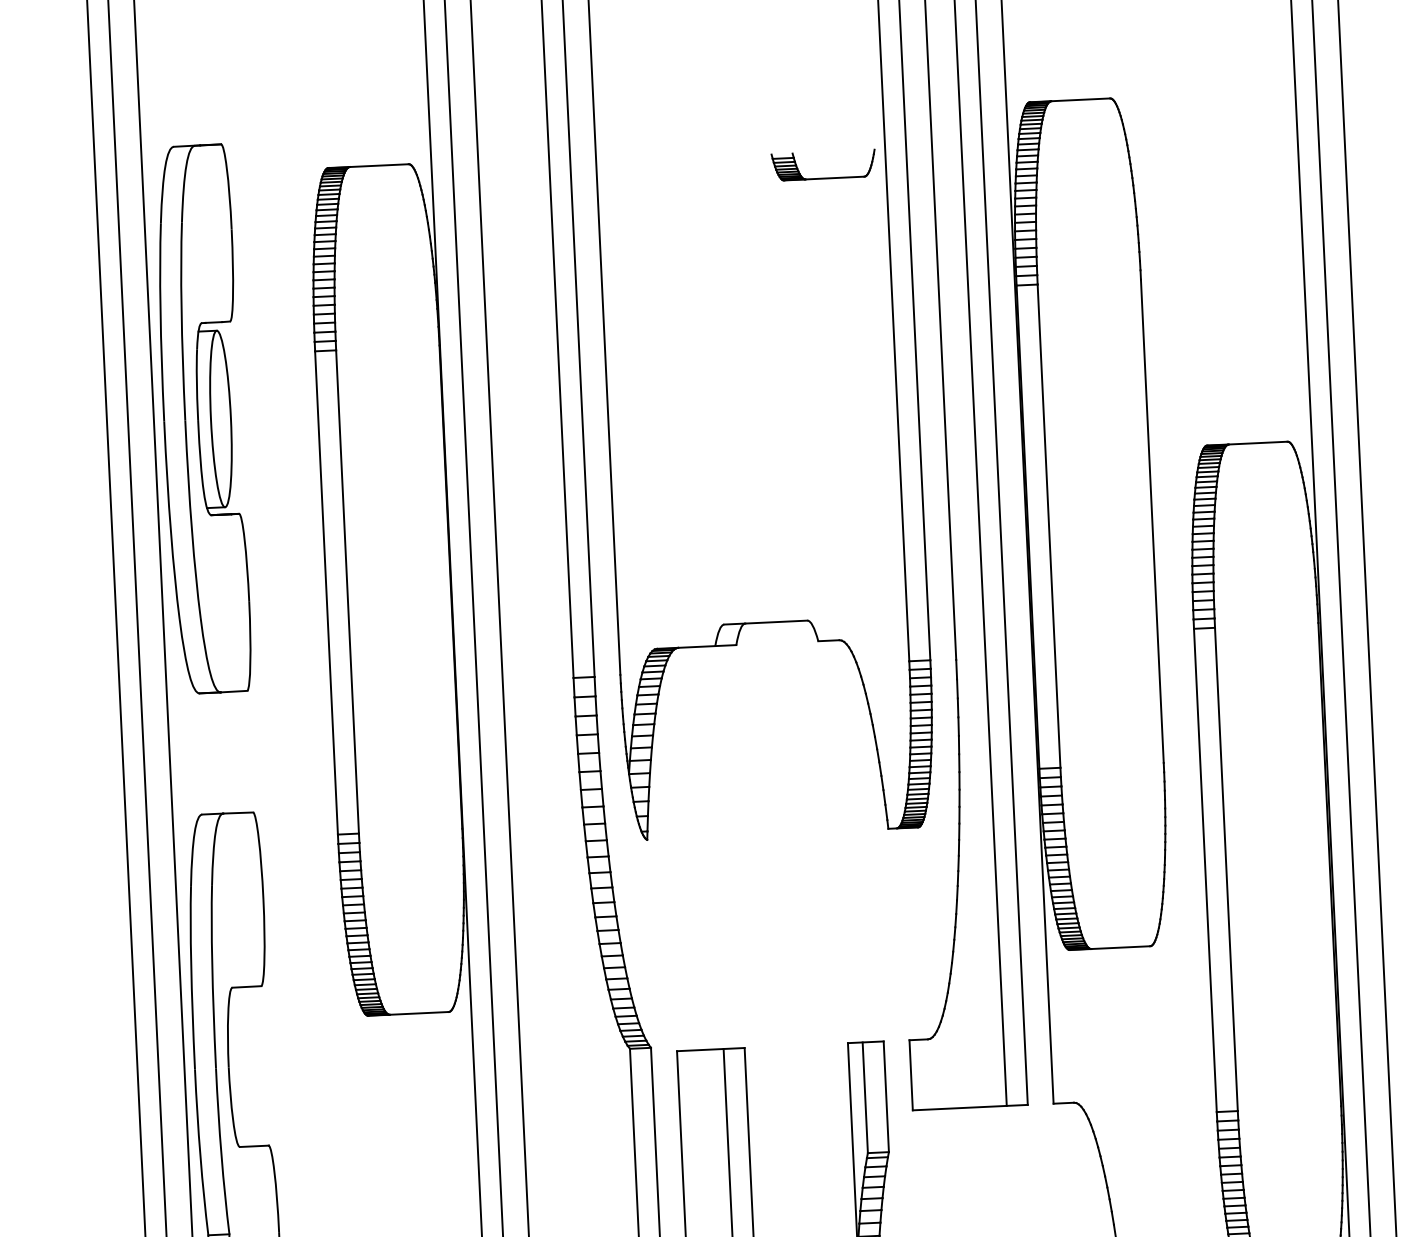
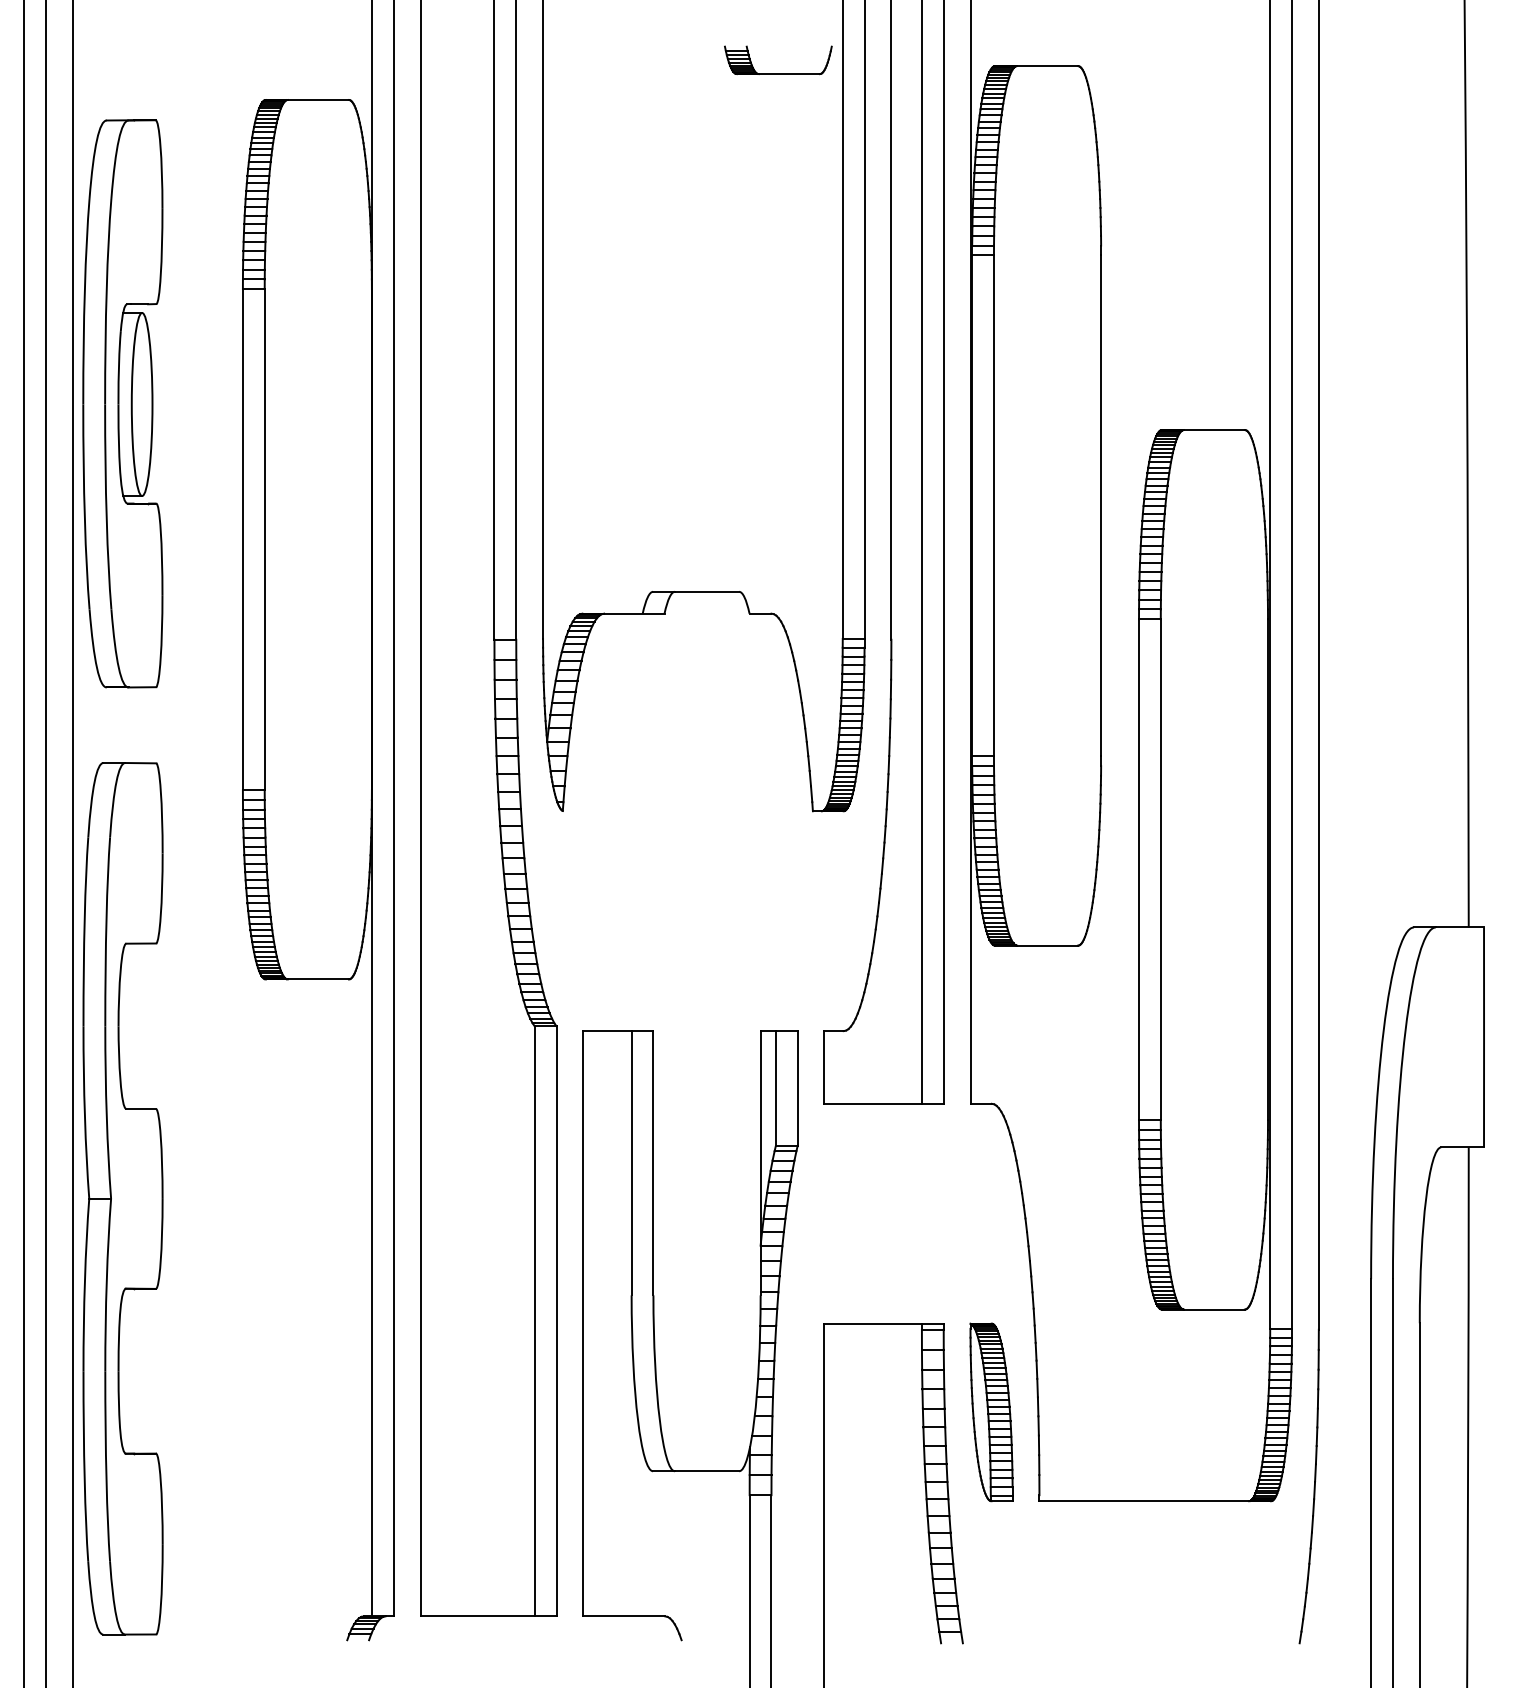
part: (824, 177) -> (778, 73), moved
part: (201, 418) -> (122, 403), moved

